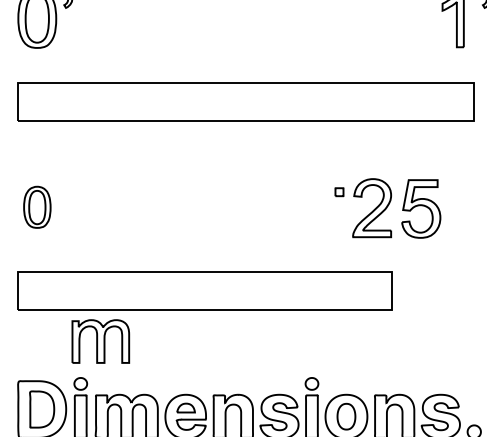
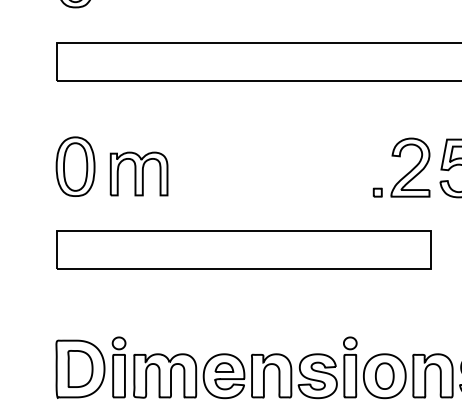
part: (339, 192) -> (377, 192), moved
part: (37, 207) -> (75, 166), size x1.43
part: (100, 341) -> (138, 173), moved

